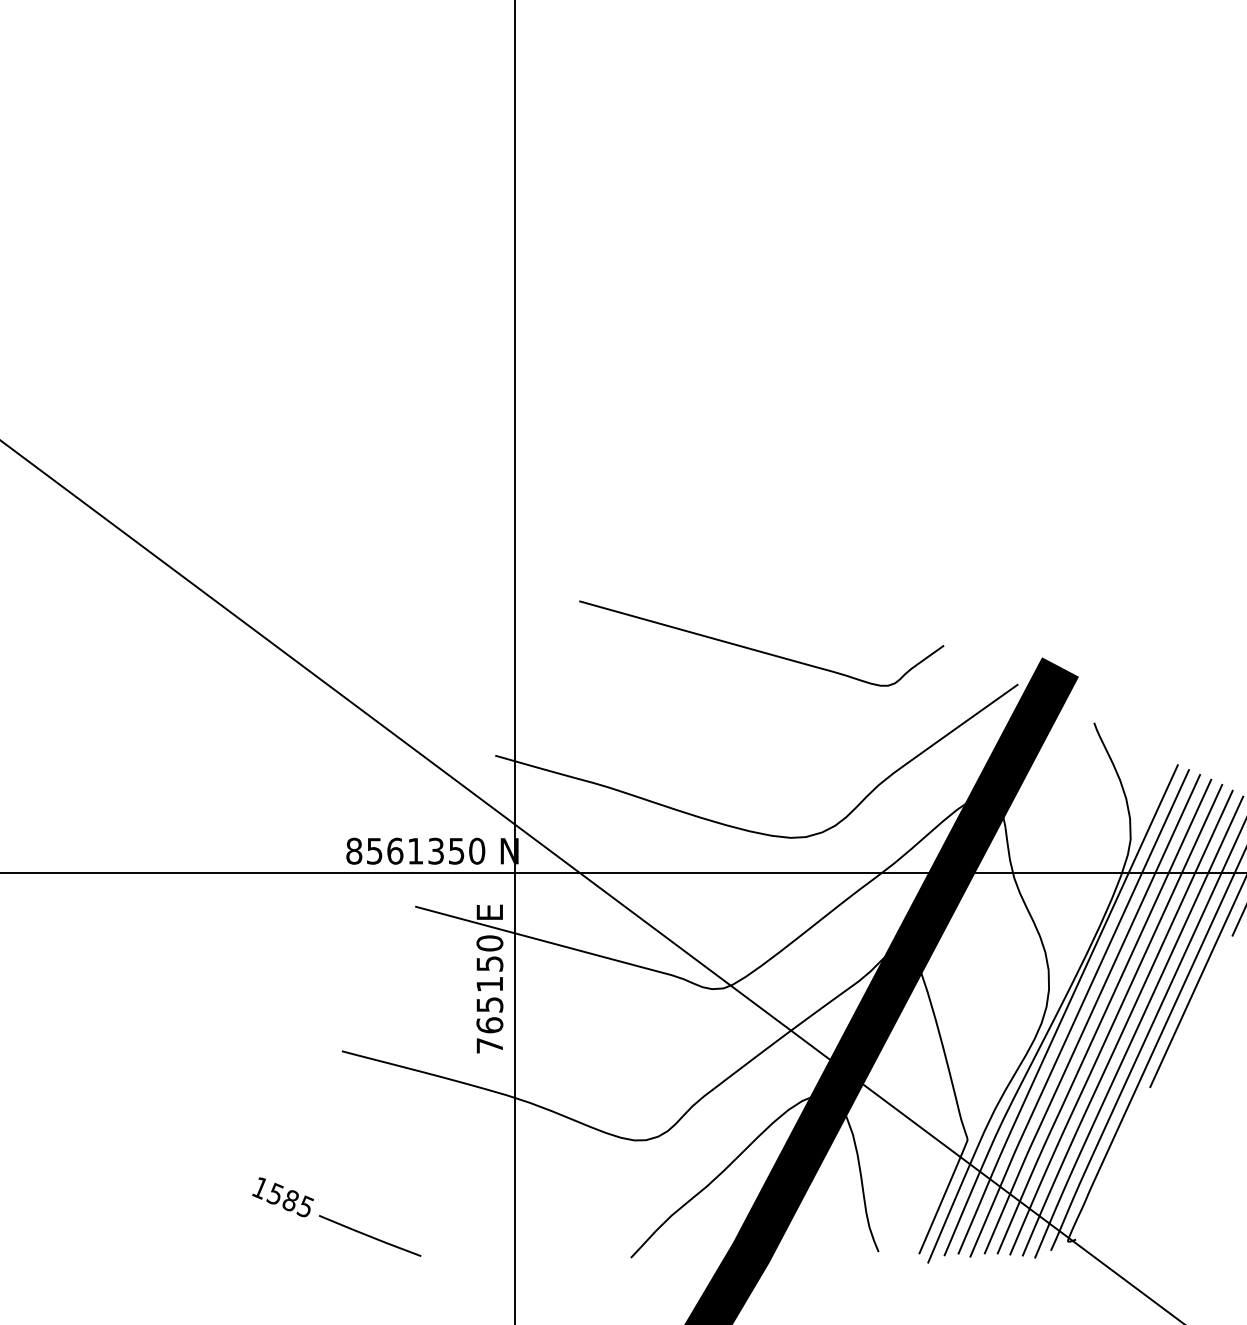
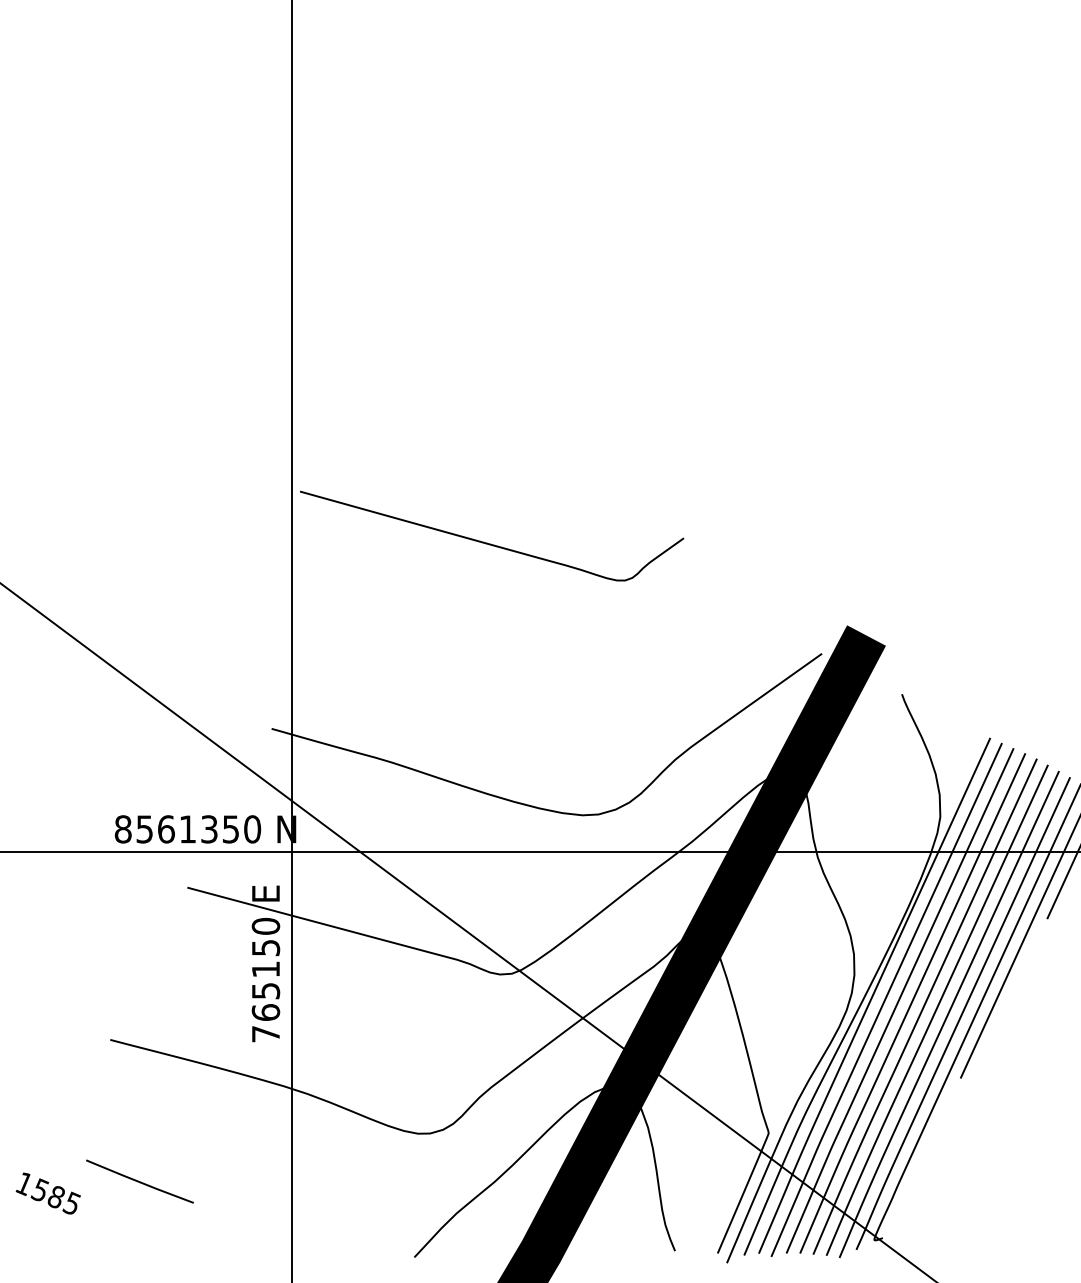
curve: (760, 650) -> (490, 543), moved
line: (370, 1235) -> (140, 1181), moved

